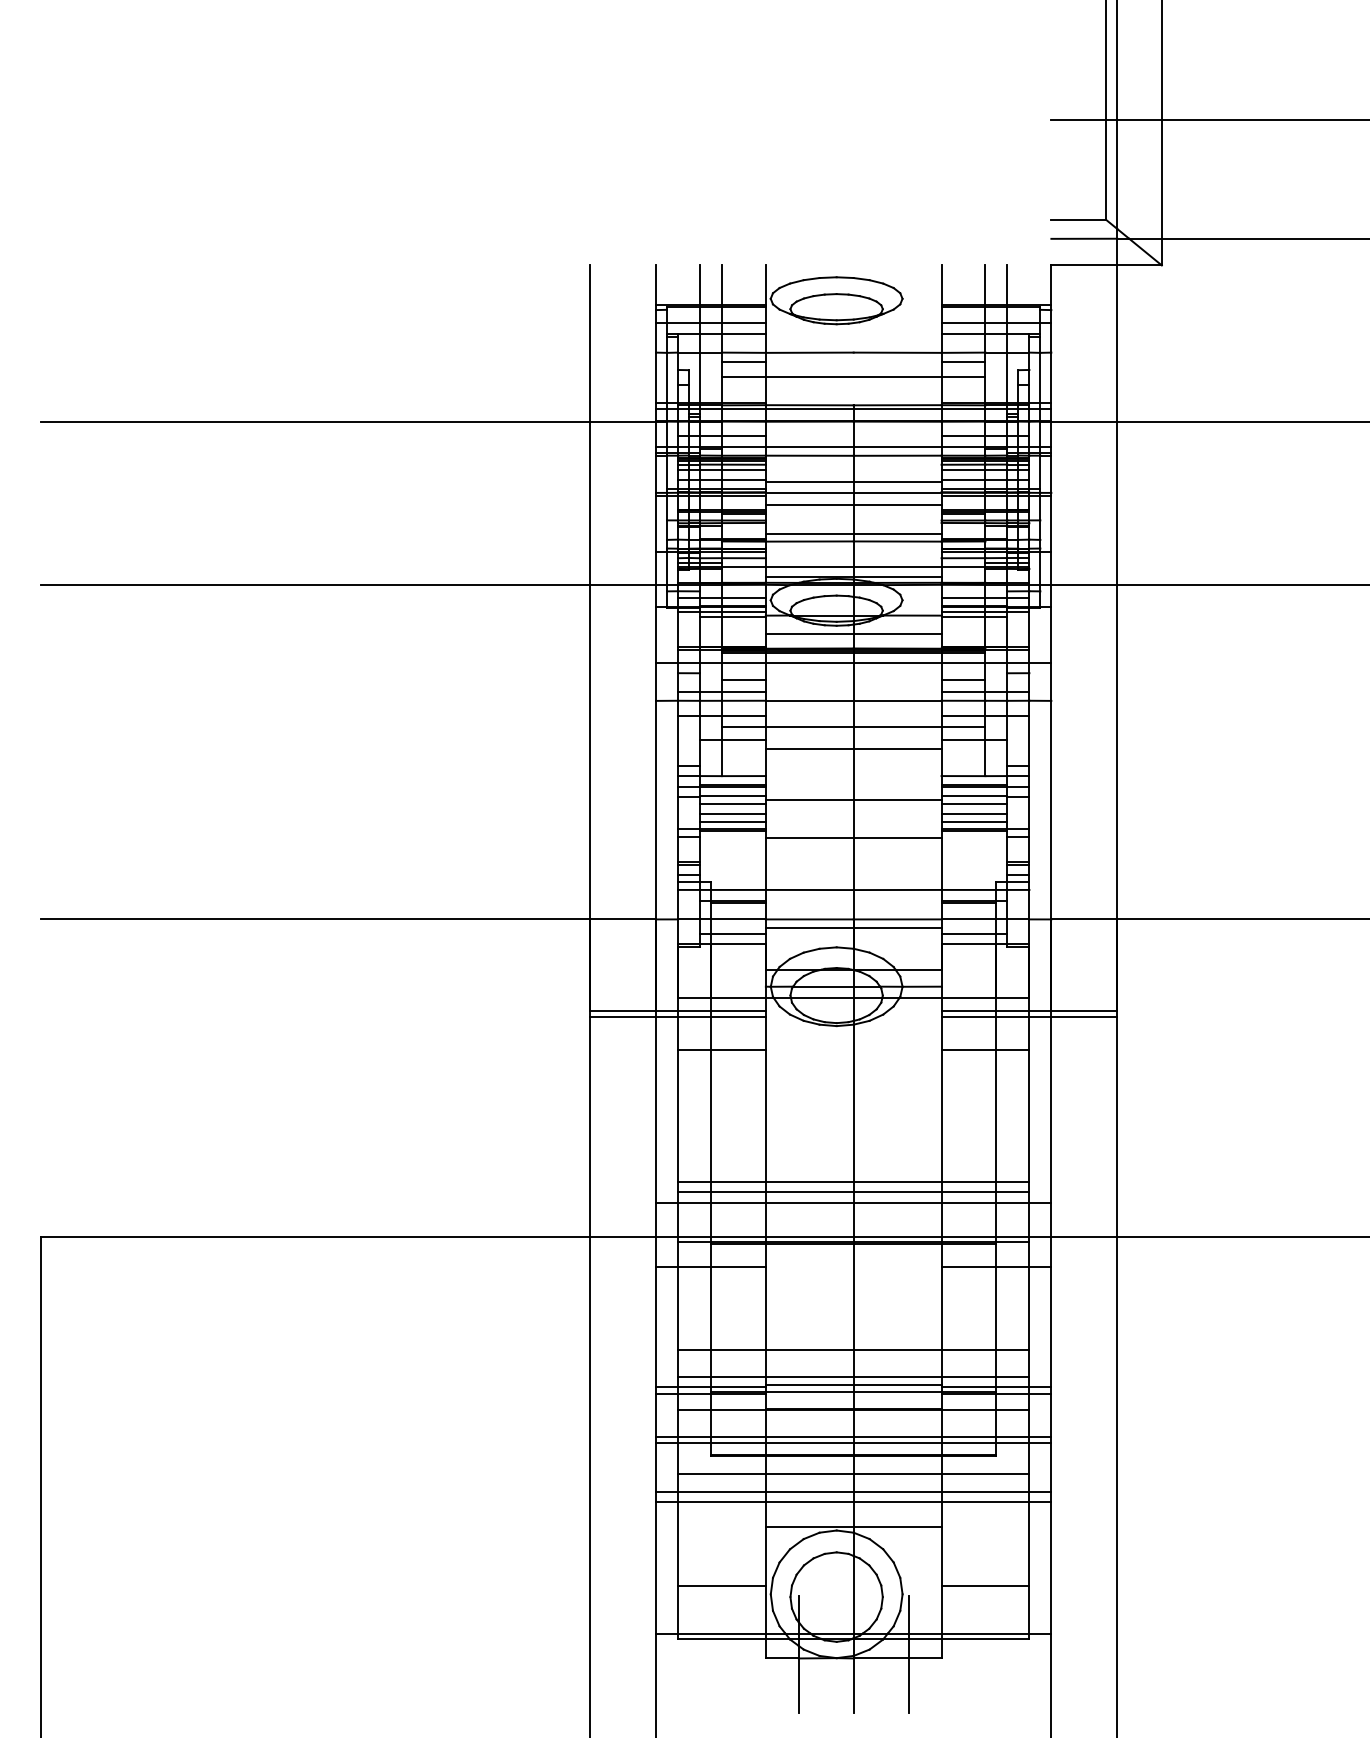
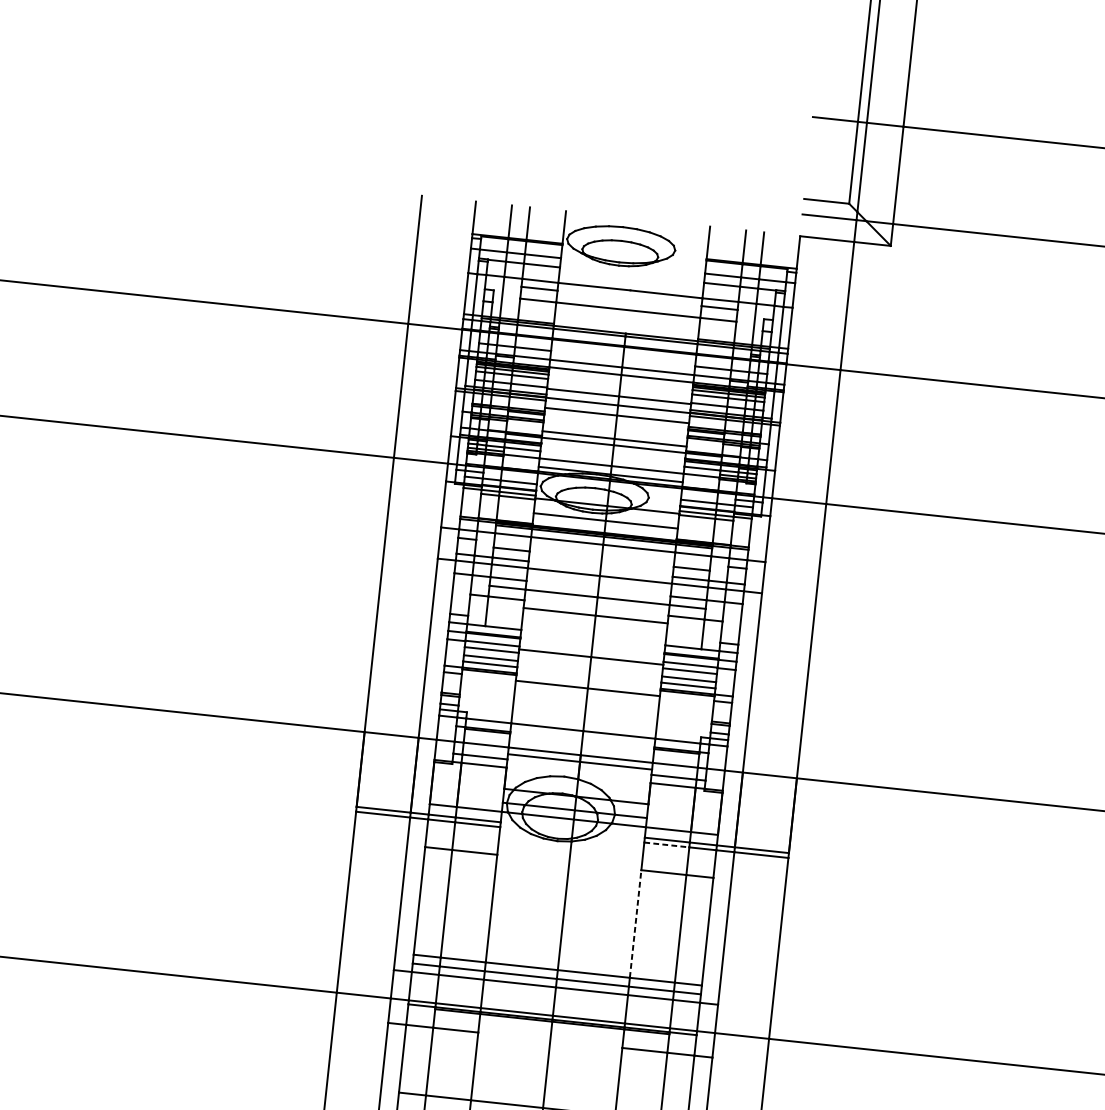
line: (969, 1016) -> (667, 844), solid -> dashed
line: (941, 1115) -> (635, 923), solid -> dashed

